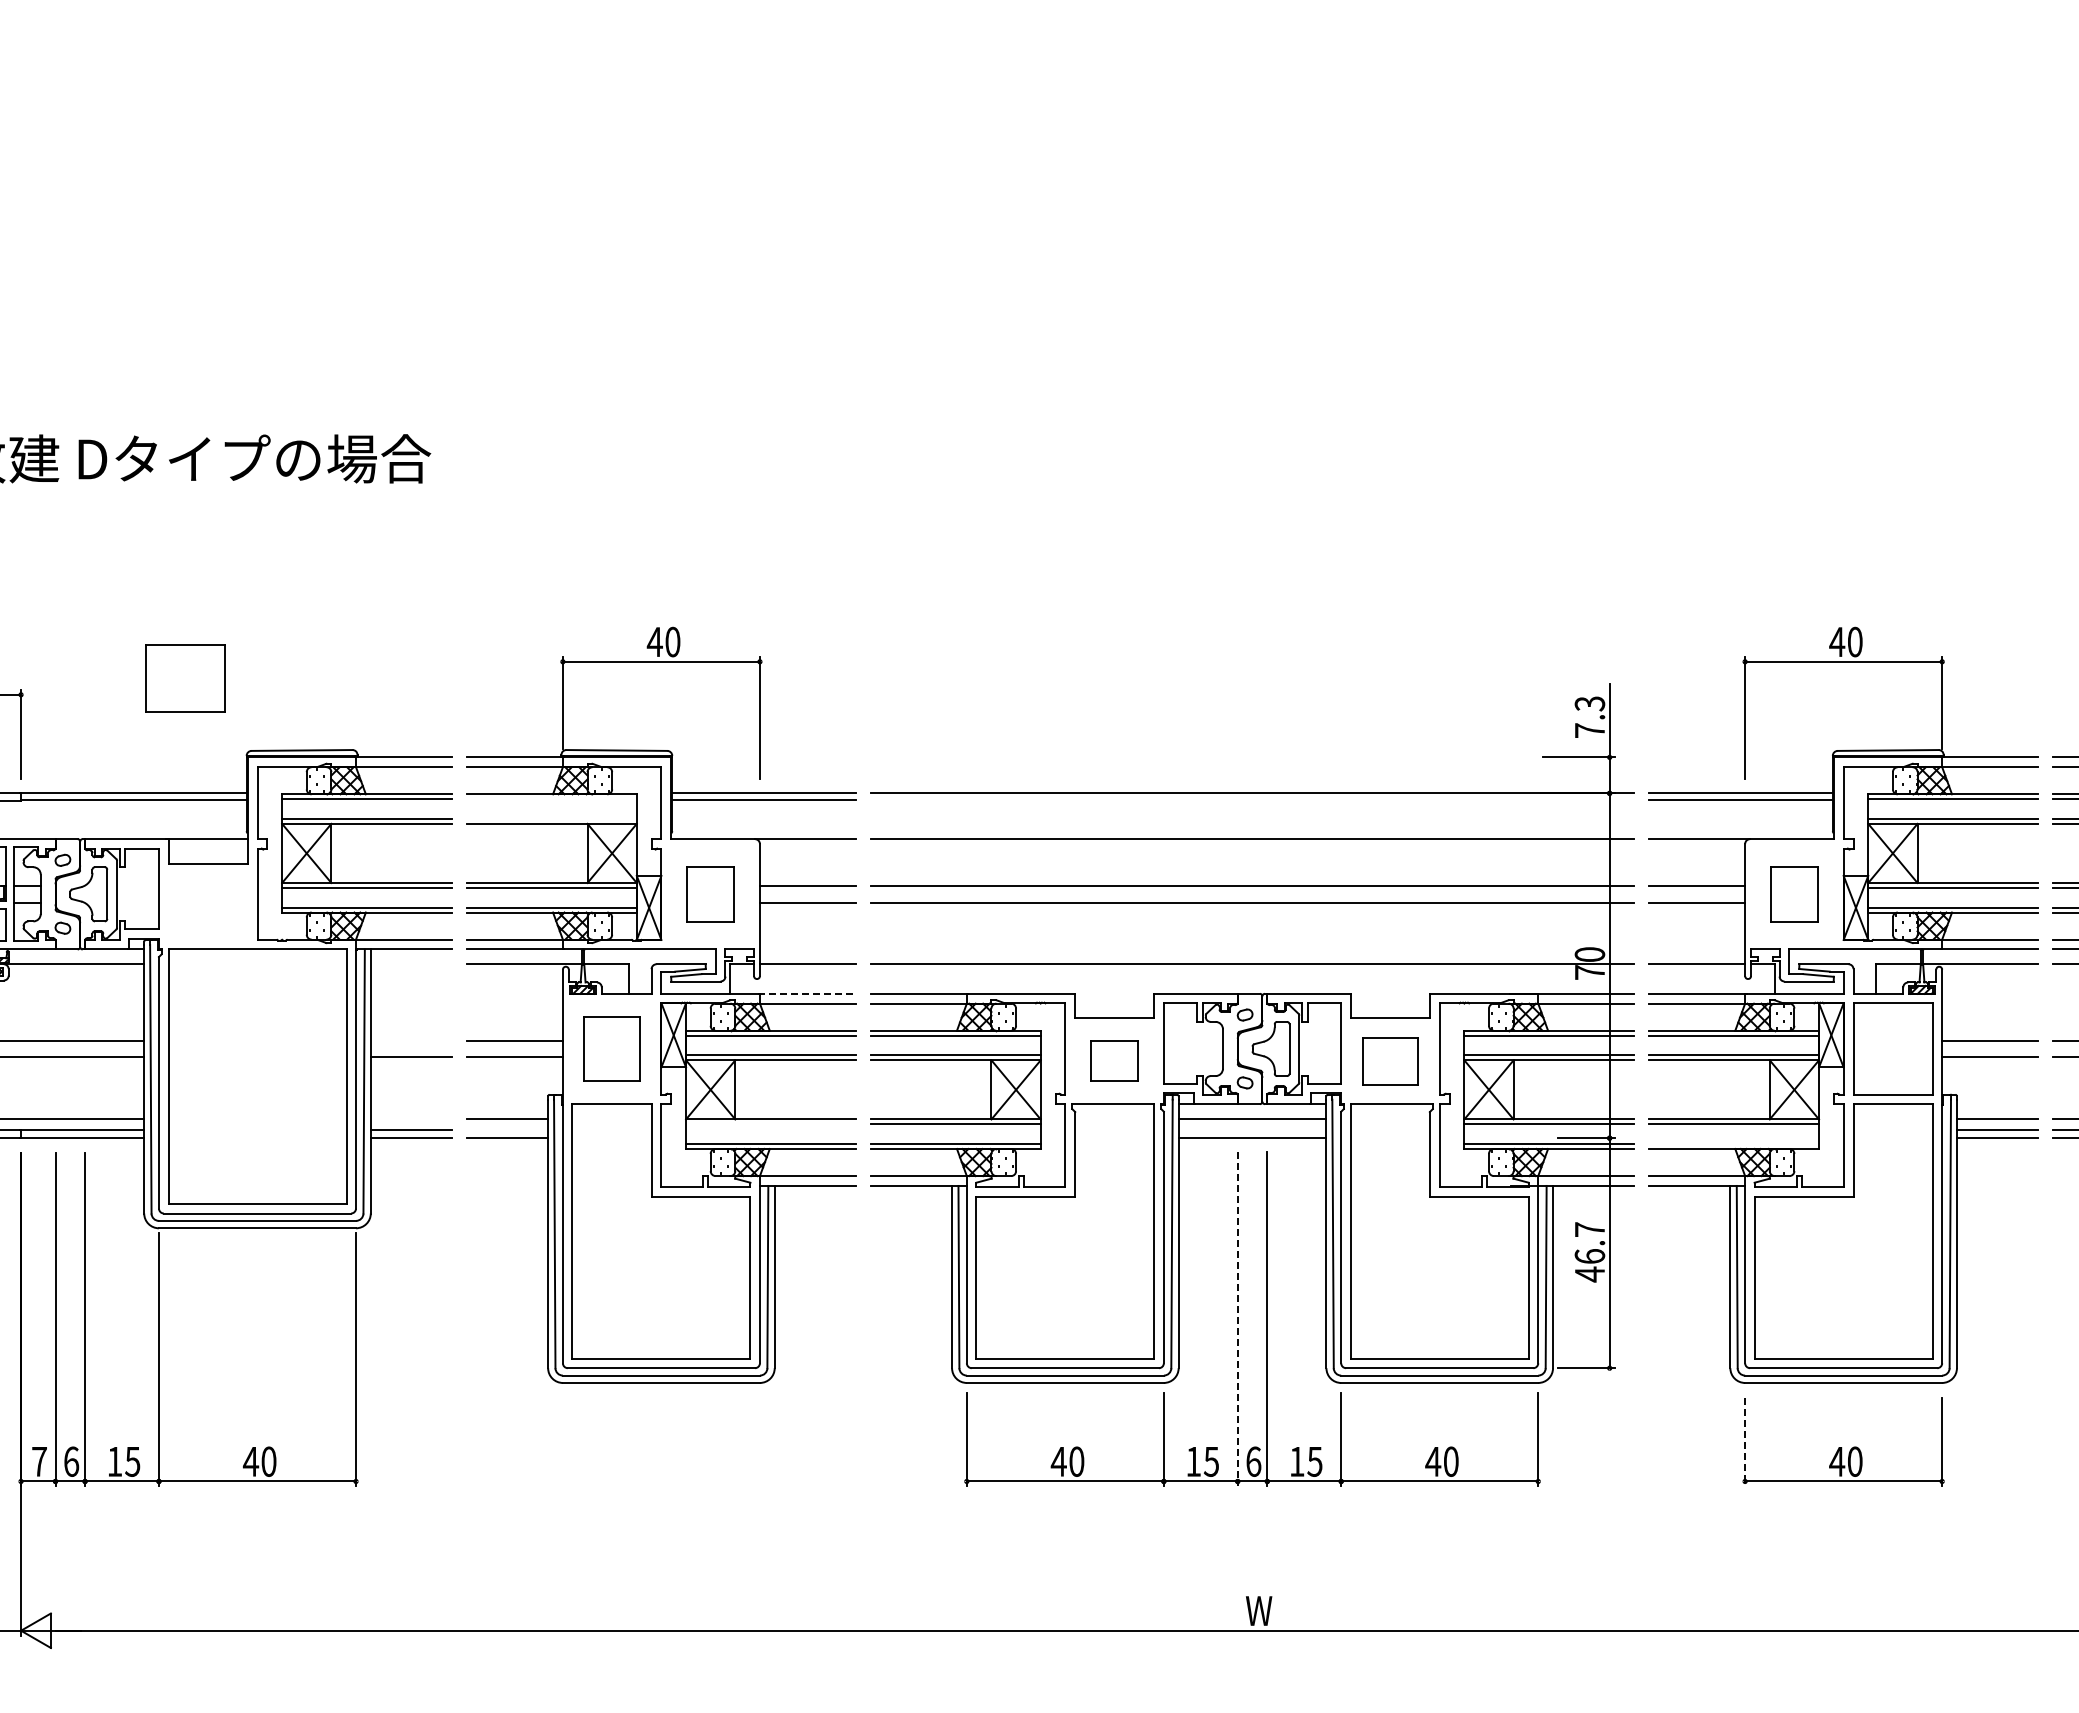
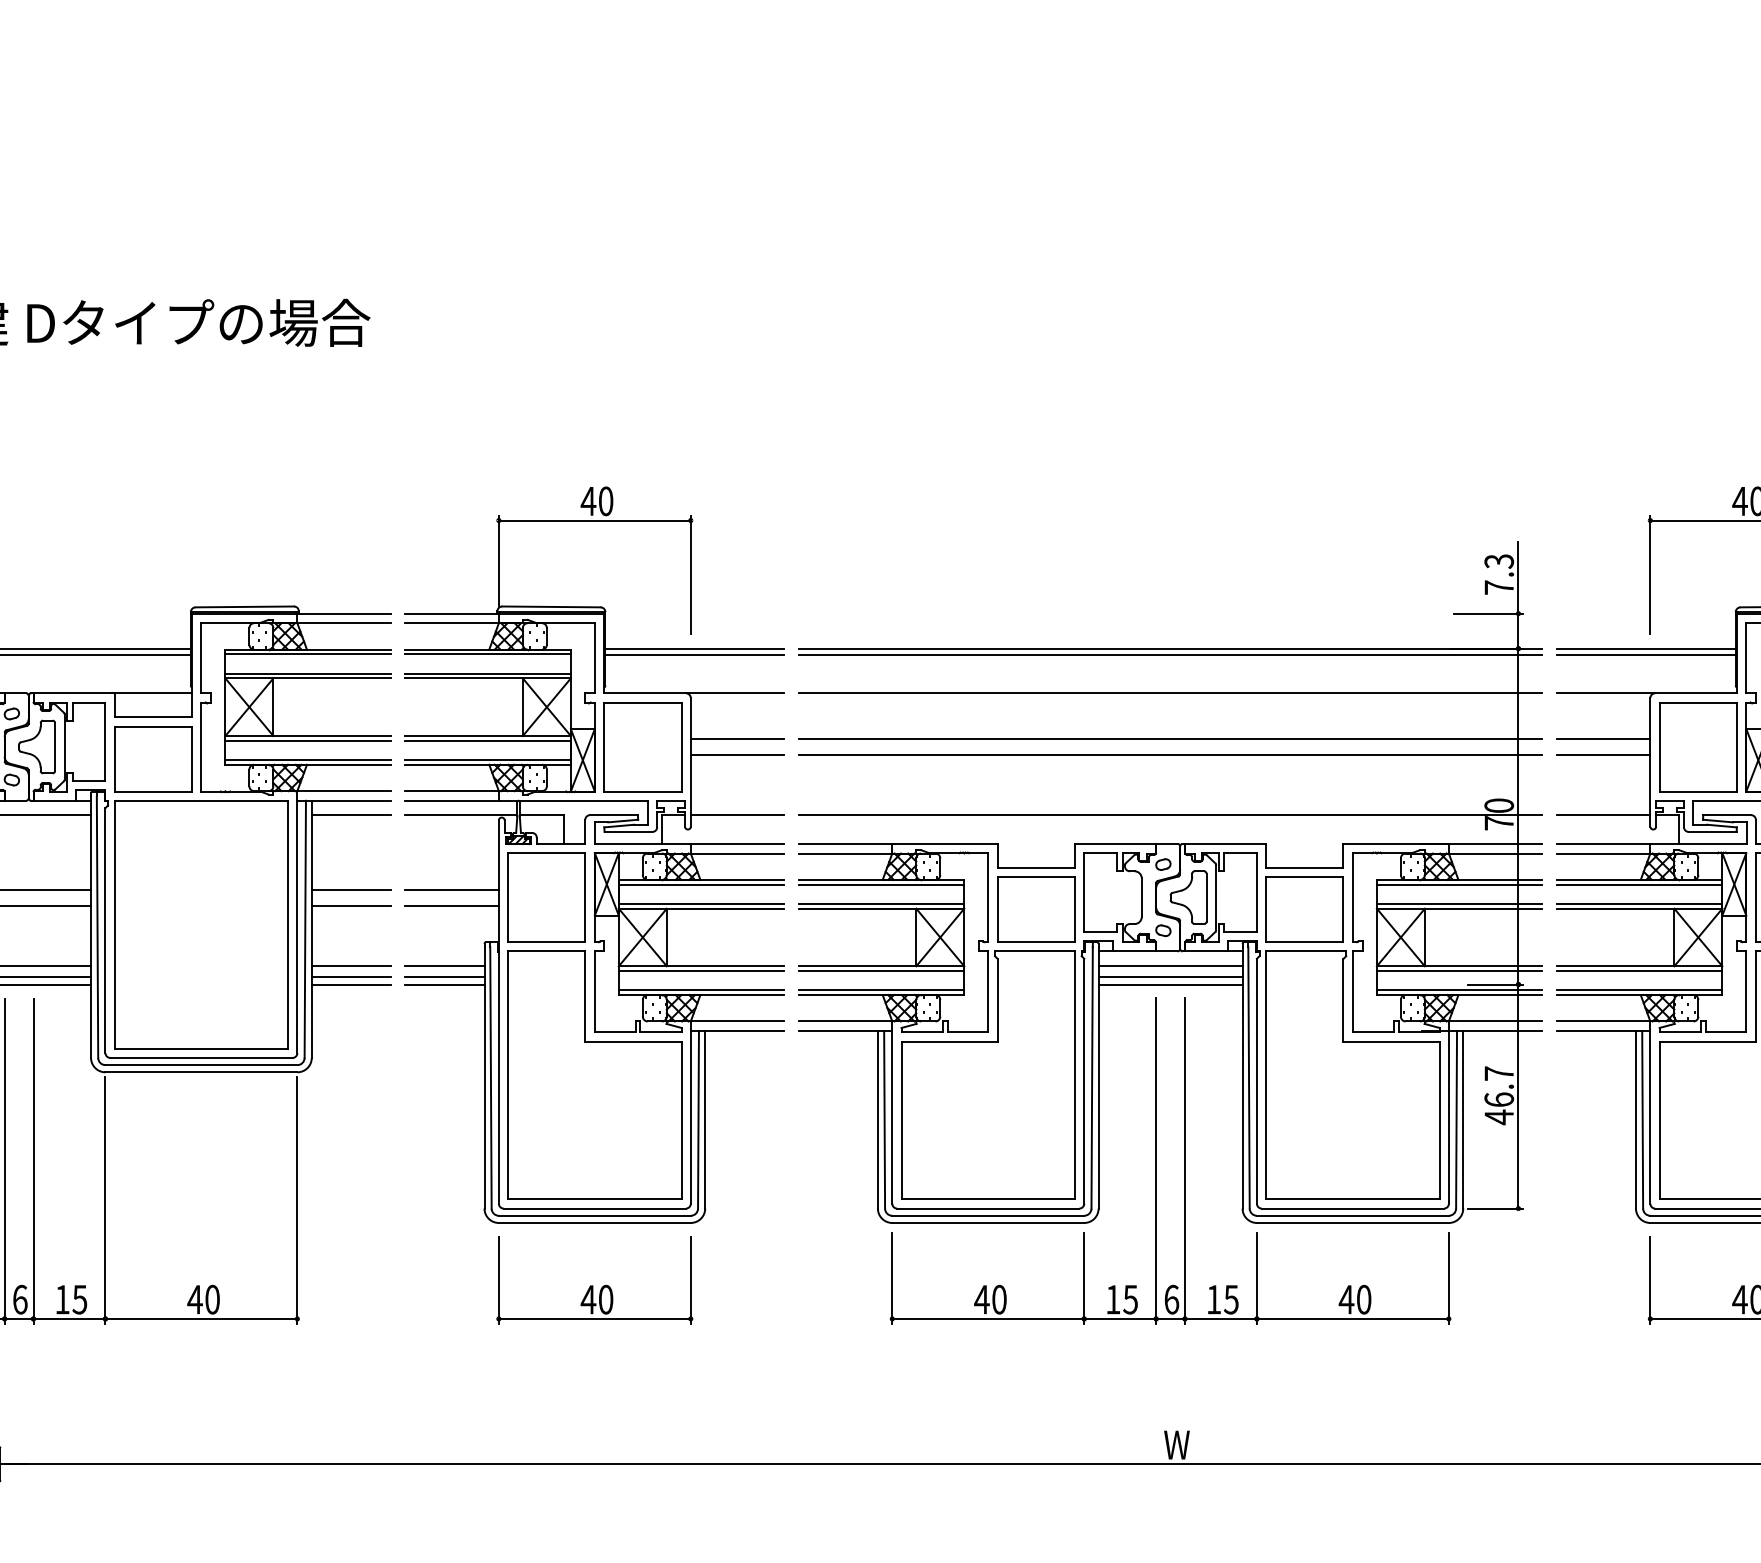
part: (185, 678) -> (153, 758), moved
line: (551, 799) -> (487, 654), added
line: (1252, 800) -> (1170, 655), added
line: (551, 818) -> (487, 673), added
part: (710, 894) -> (642, 747), size x1.67
part: (1794, 894) -> (1698, 747), size x1.67
line: (411, 964) -> (351, 815), added
line: (807, 993) -> (737, 843), dashed -> solid
line: (411, 1040) -> (351, 889), added
part: (611, 1048) -> (546, 897), size x1.43
part: (1114, 1061) -> (1036, 909), size x1.67
part: (1390, 1061) -> (1304, 909), size x1.43
line: (411, 1118) -> (351, 965), added
line: (771, 1124) -> (702, 971), added
line: (507, 1130) -> (444, 977), added
line: (1252, 1130) -> (1170, 977), added
line: (1734, 1144) -> (1640, 990), added
line: (1237, 1319) -> (1155, 1161), dashed -> solid
line: (1745, 1442) -> (1650, 1280), dashed -> solid
part: (659, 1447) -> (592, 1285), added

